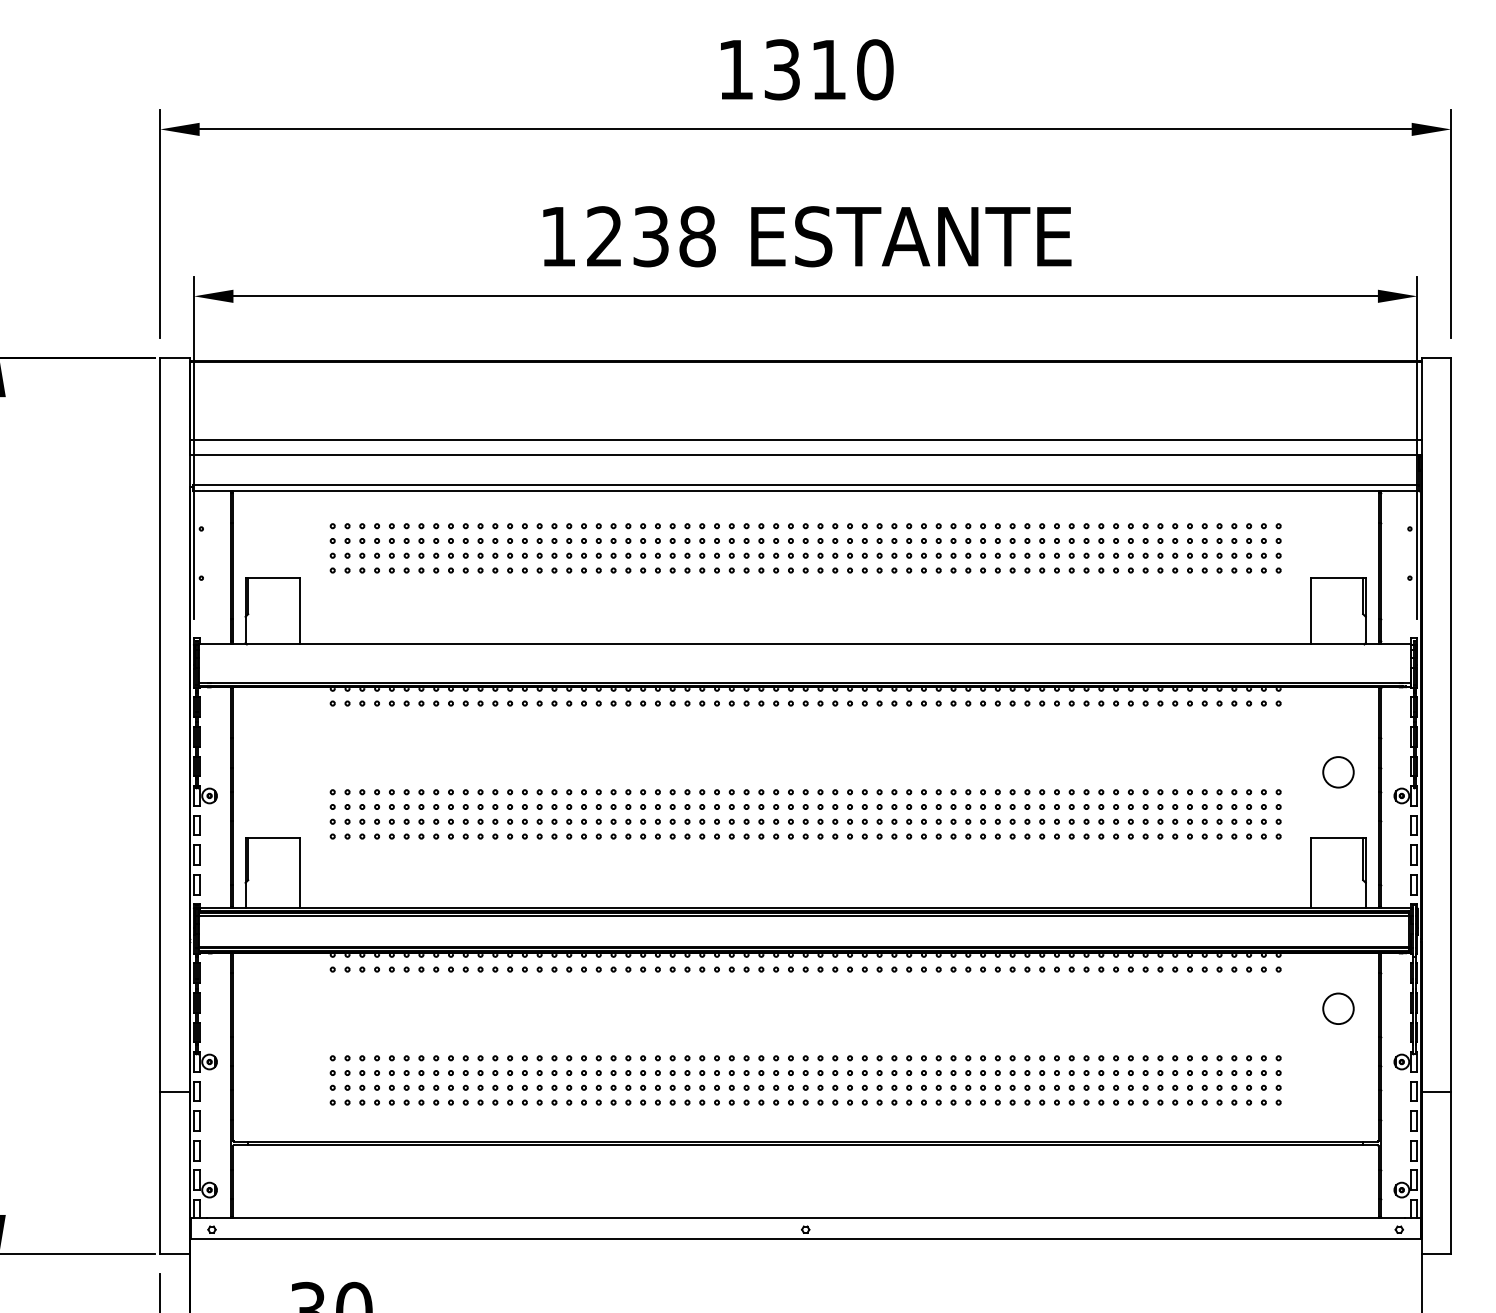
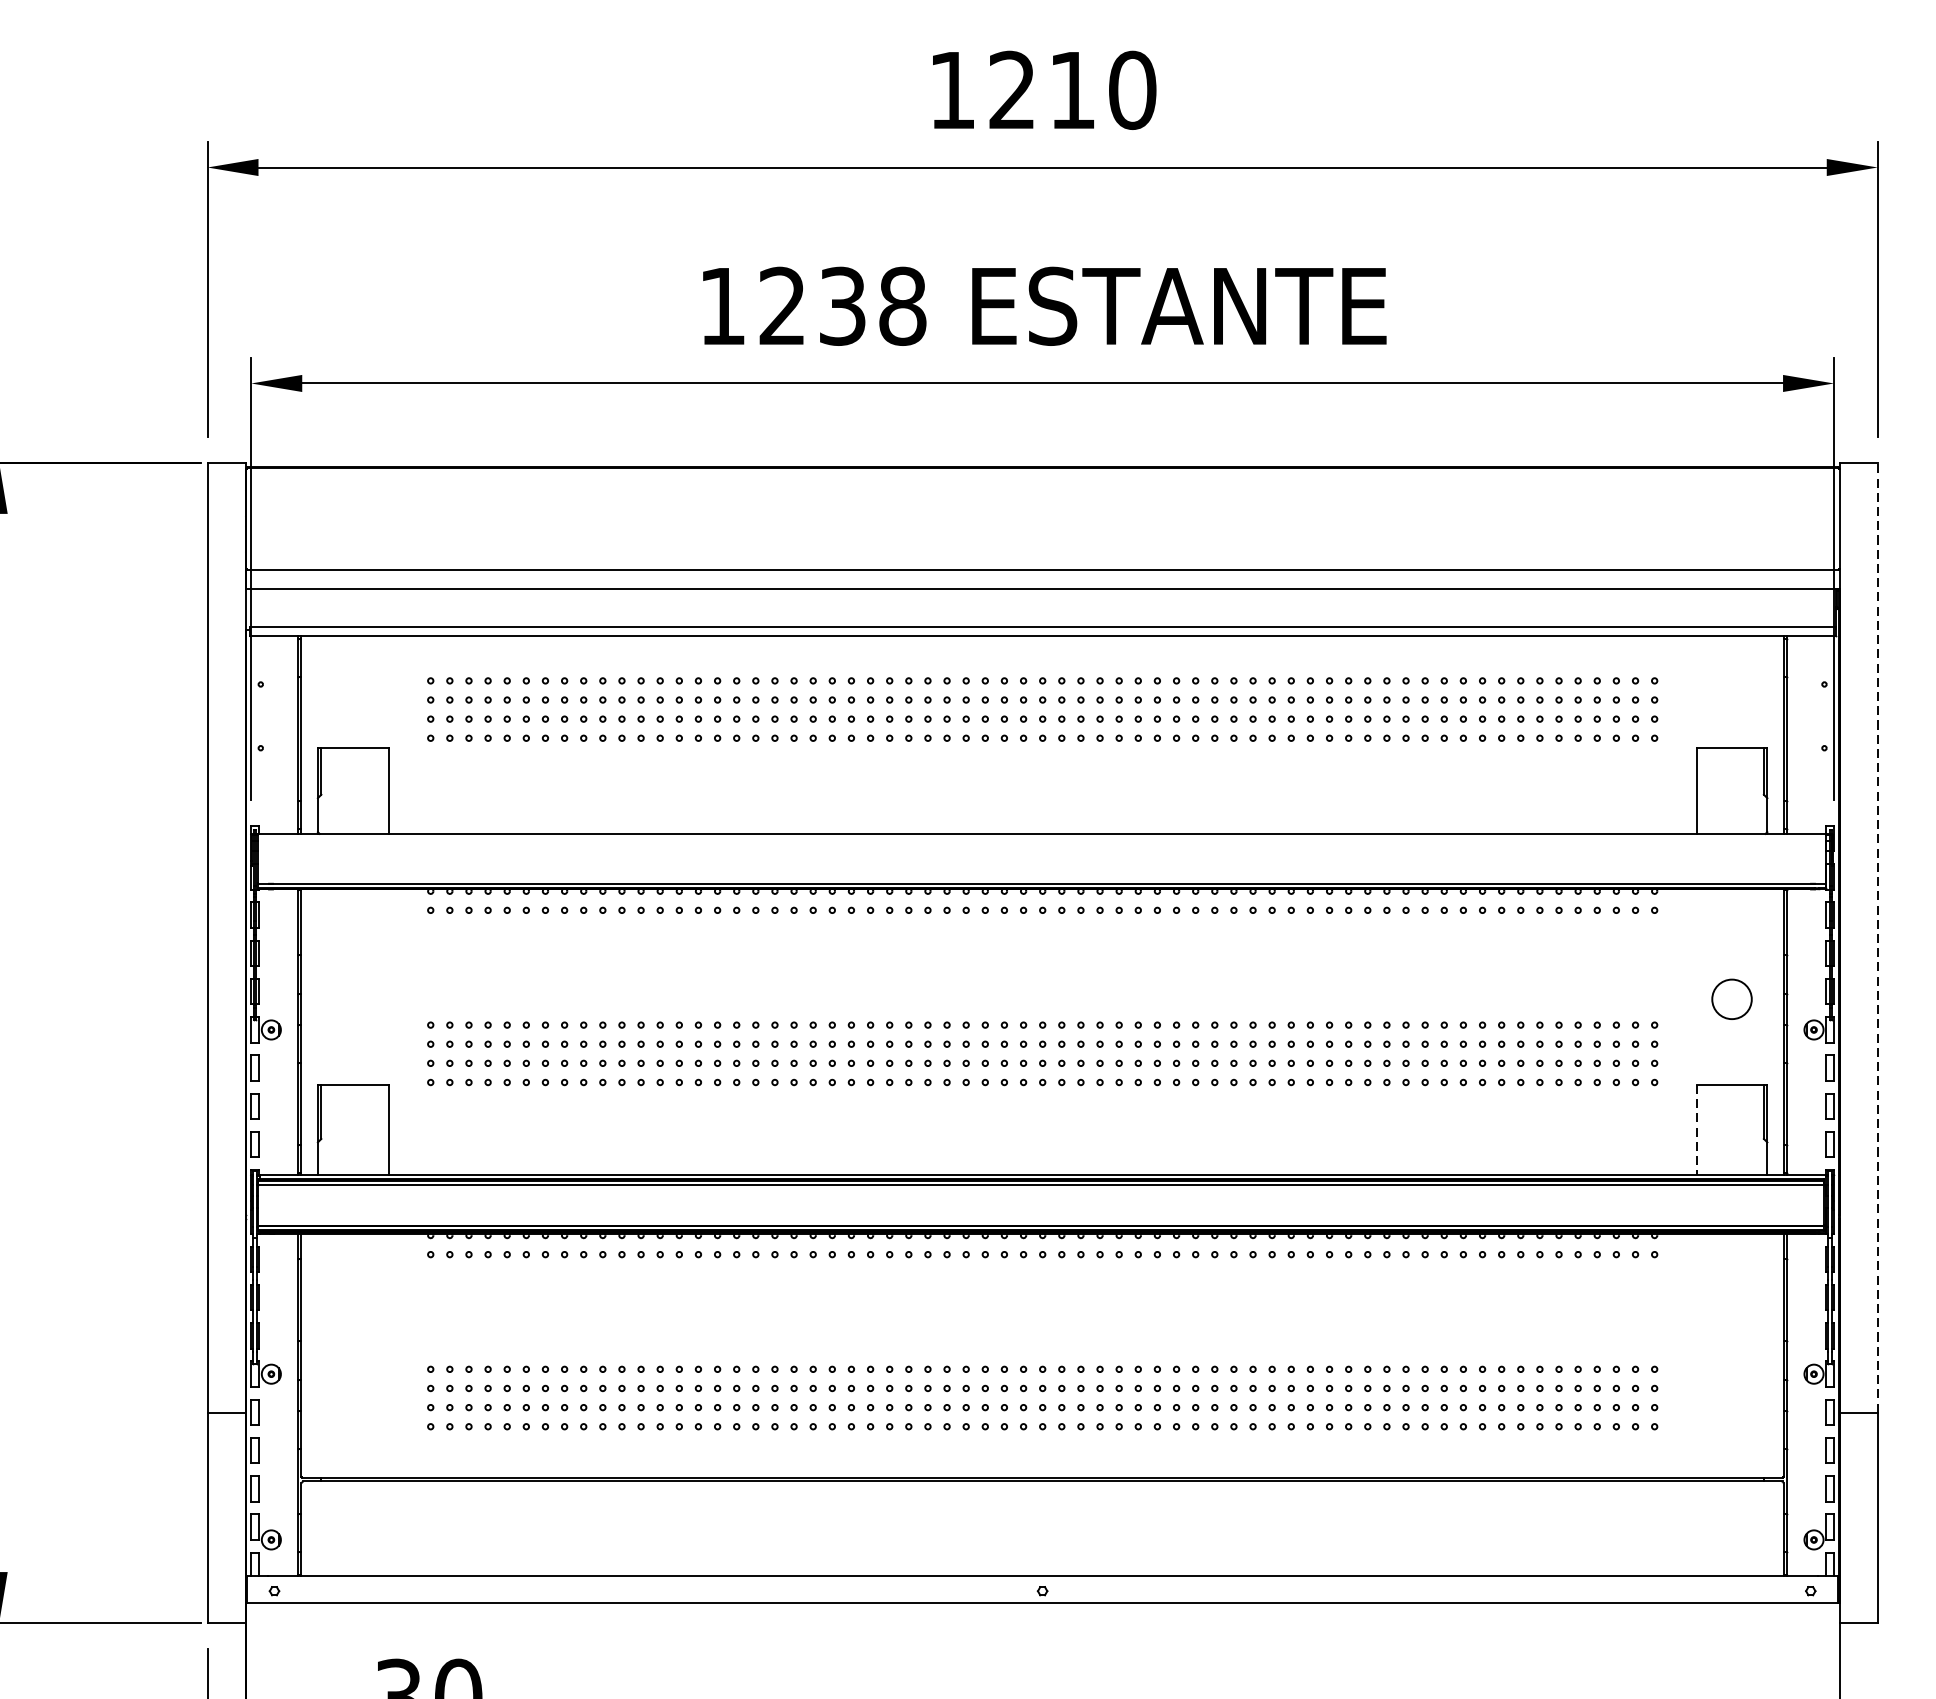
text: (781, 69) -> (1011, 89), 1310 -> 1210
line: (1451, 724) -> (1878, 937), solid -> dashed
line: (1311, 873) -> (1697, 1130), solid -> dashed
circle: (1338, 1008) -> (1732, 1304), removed

